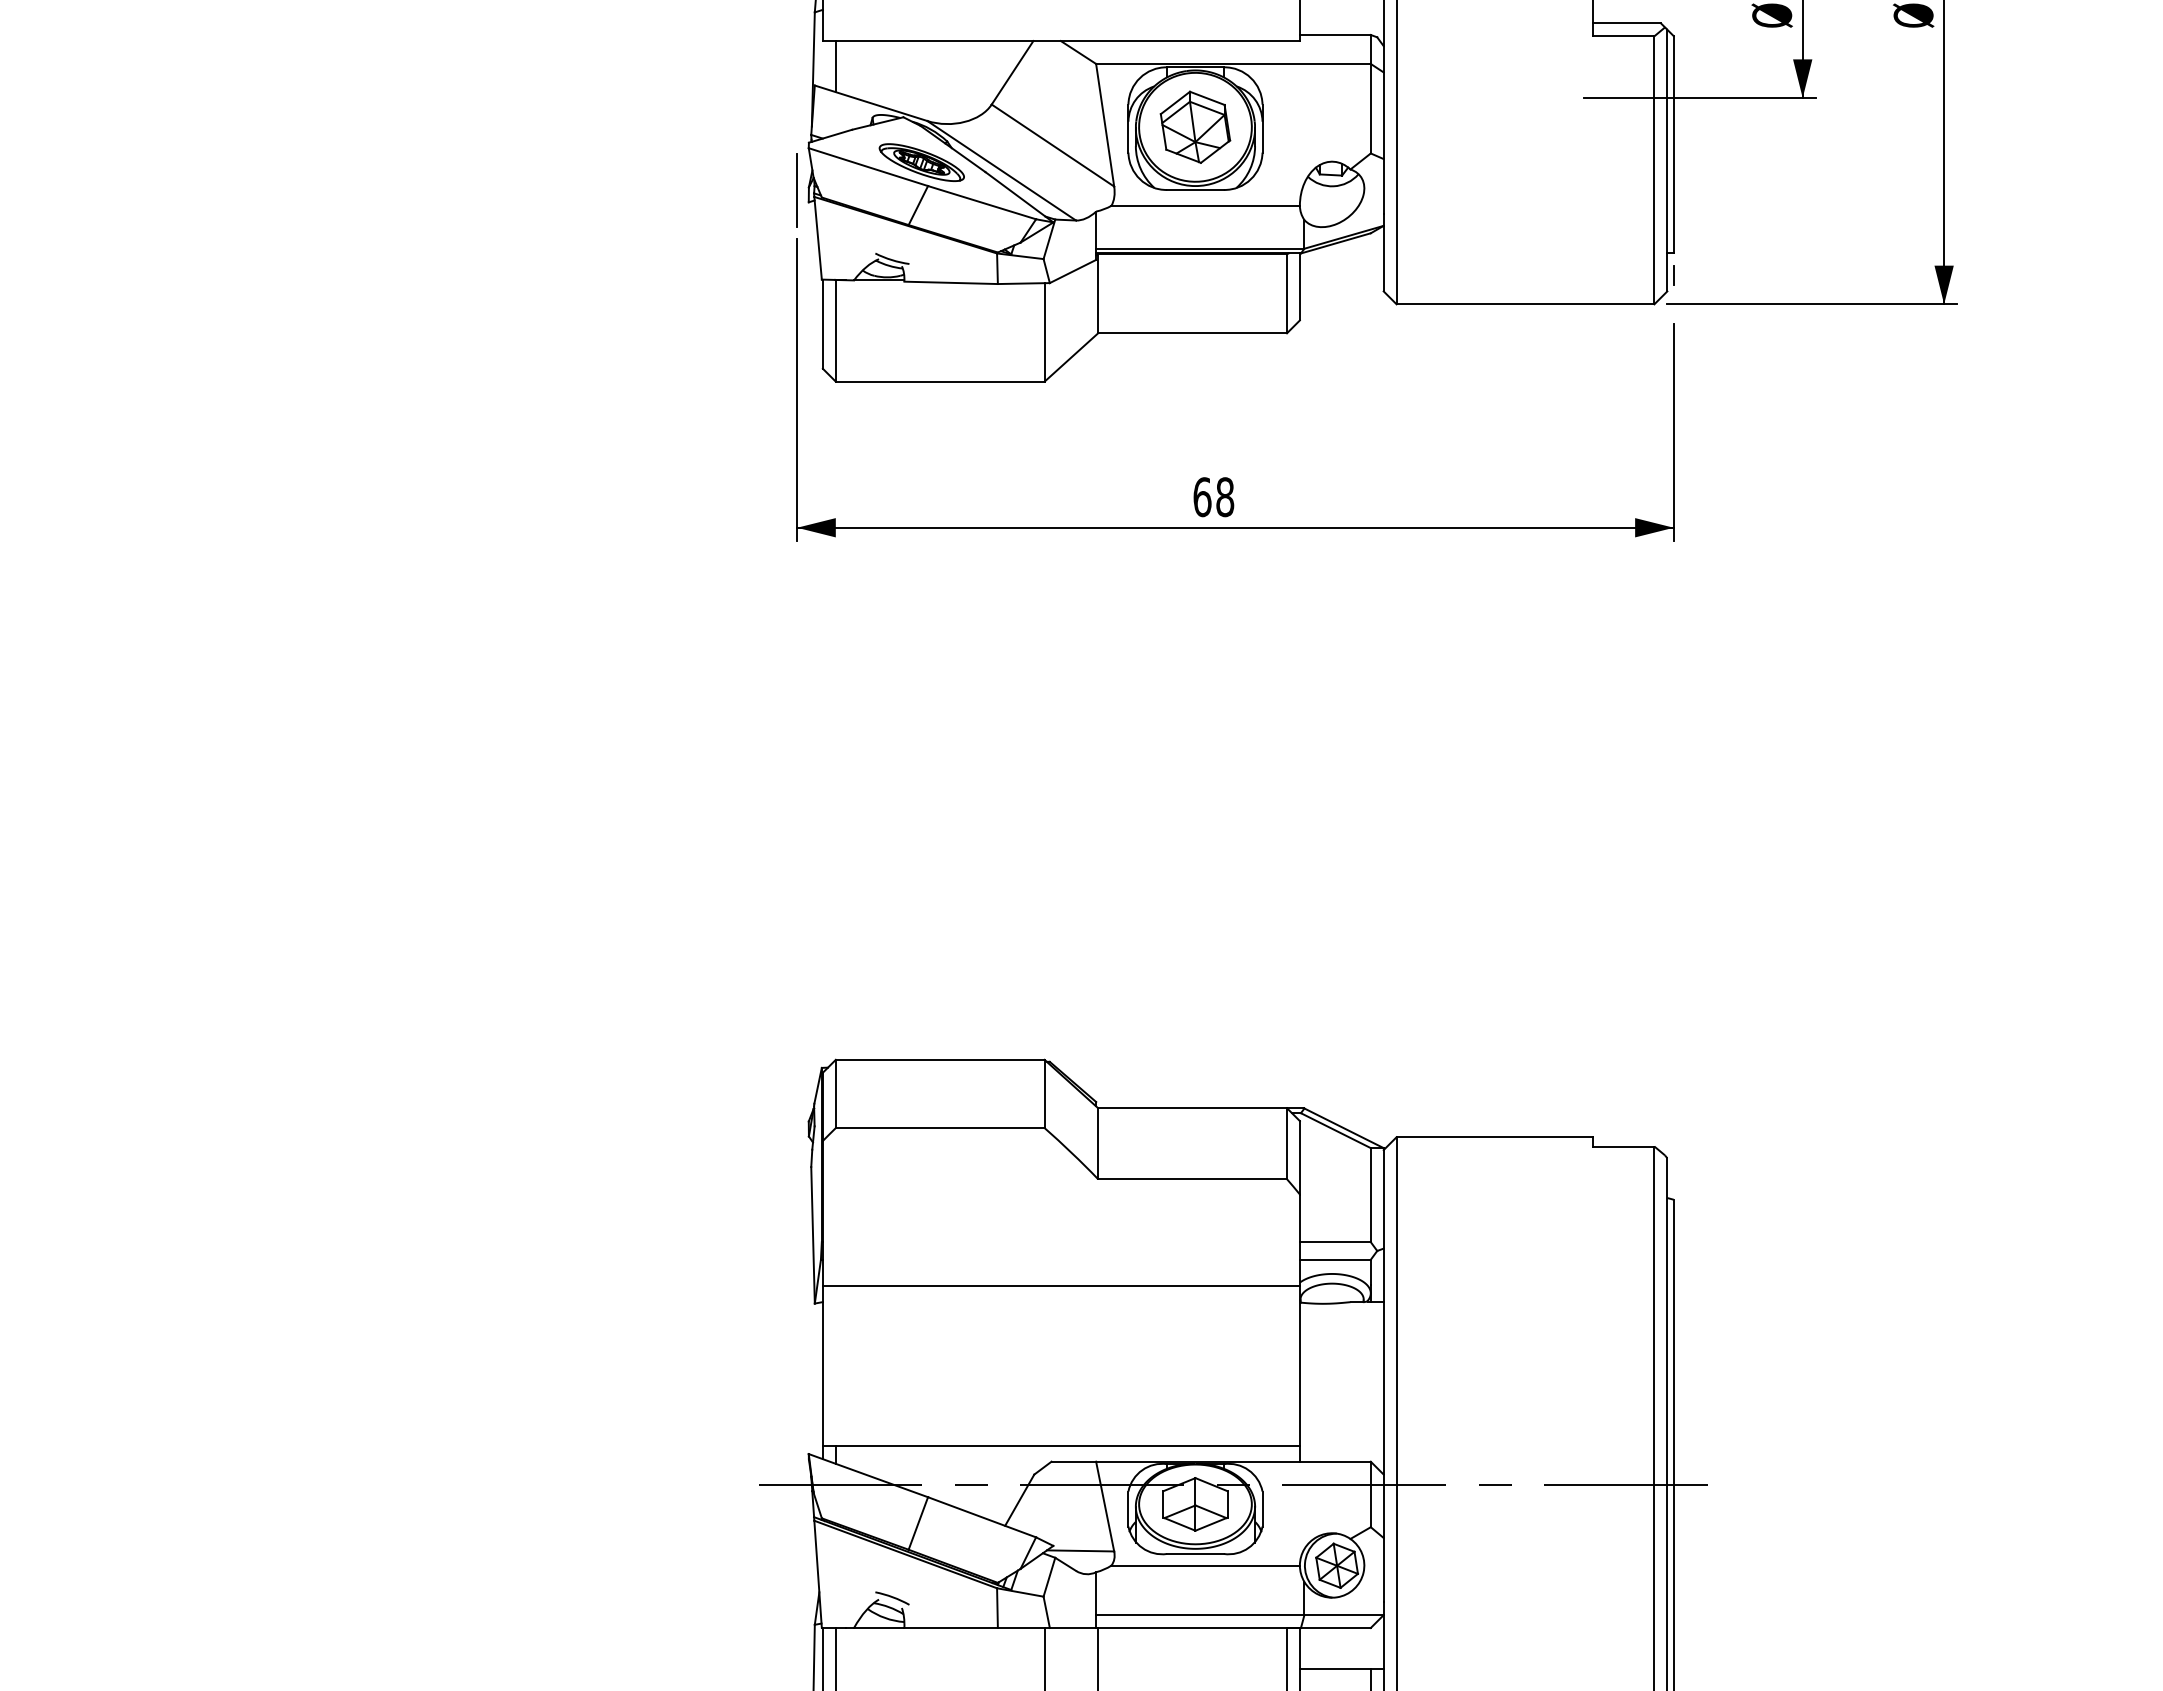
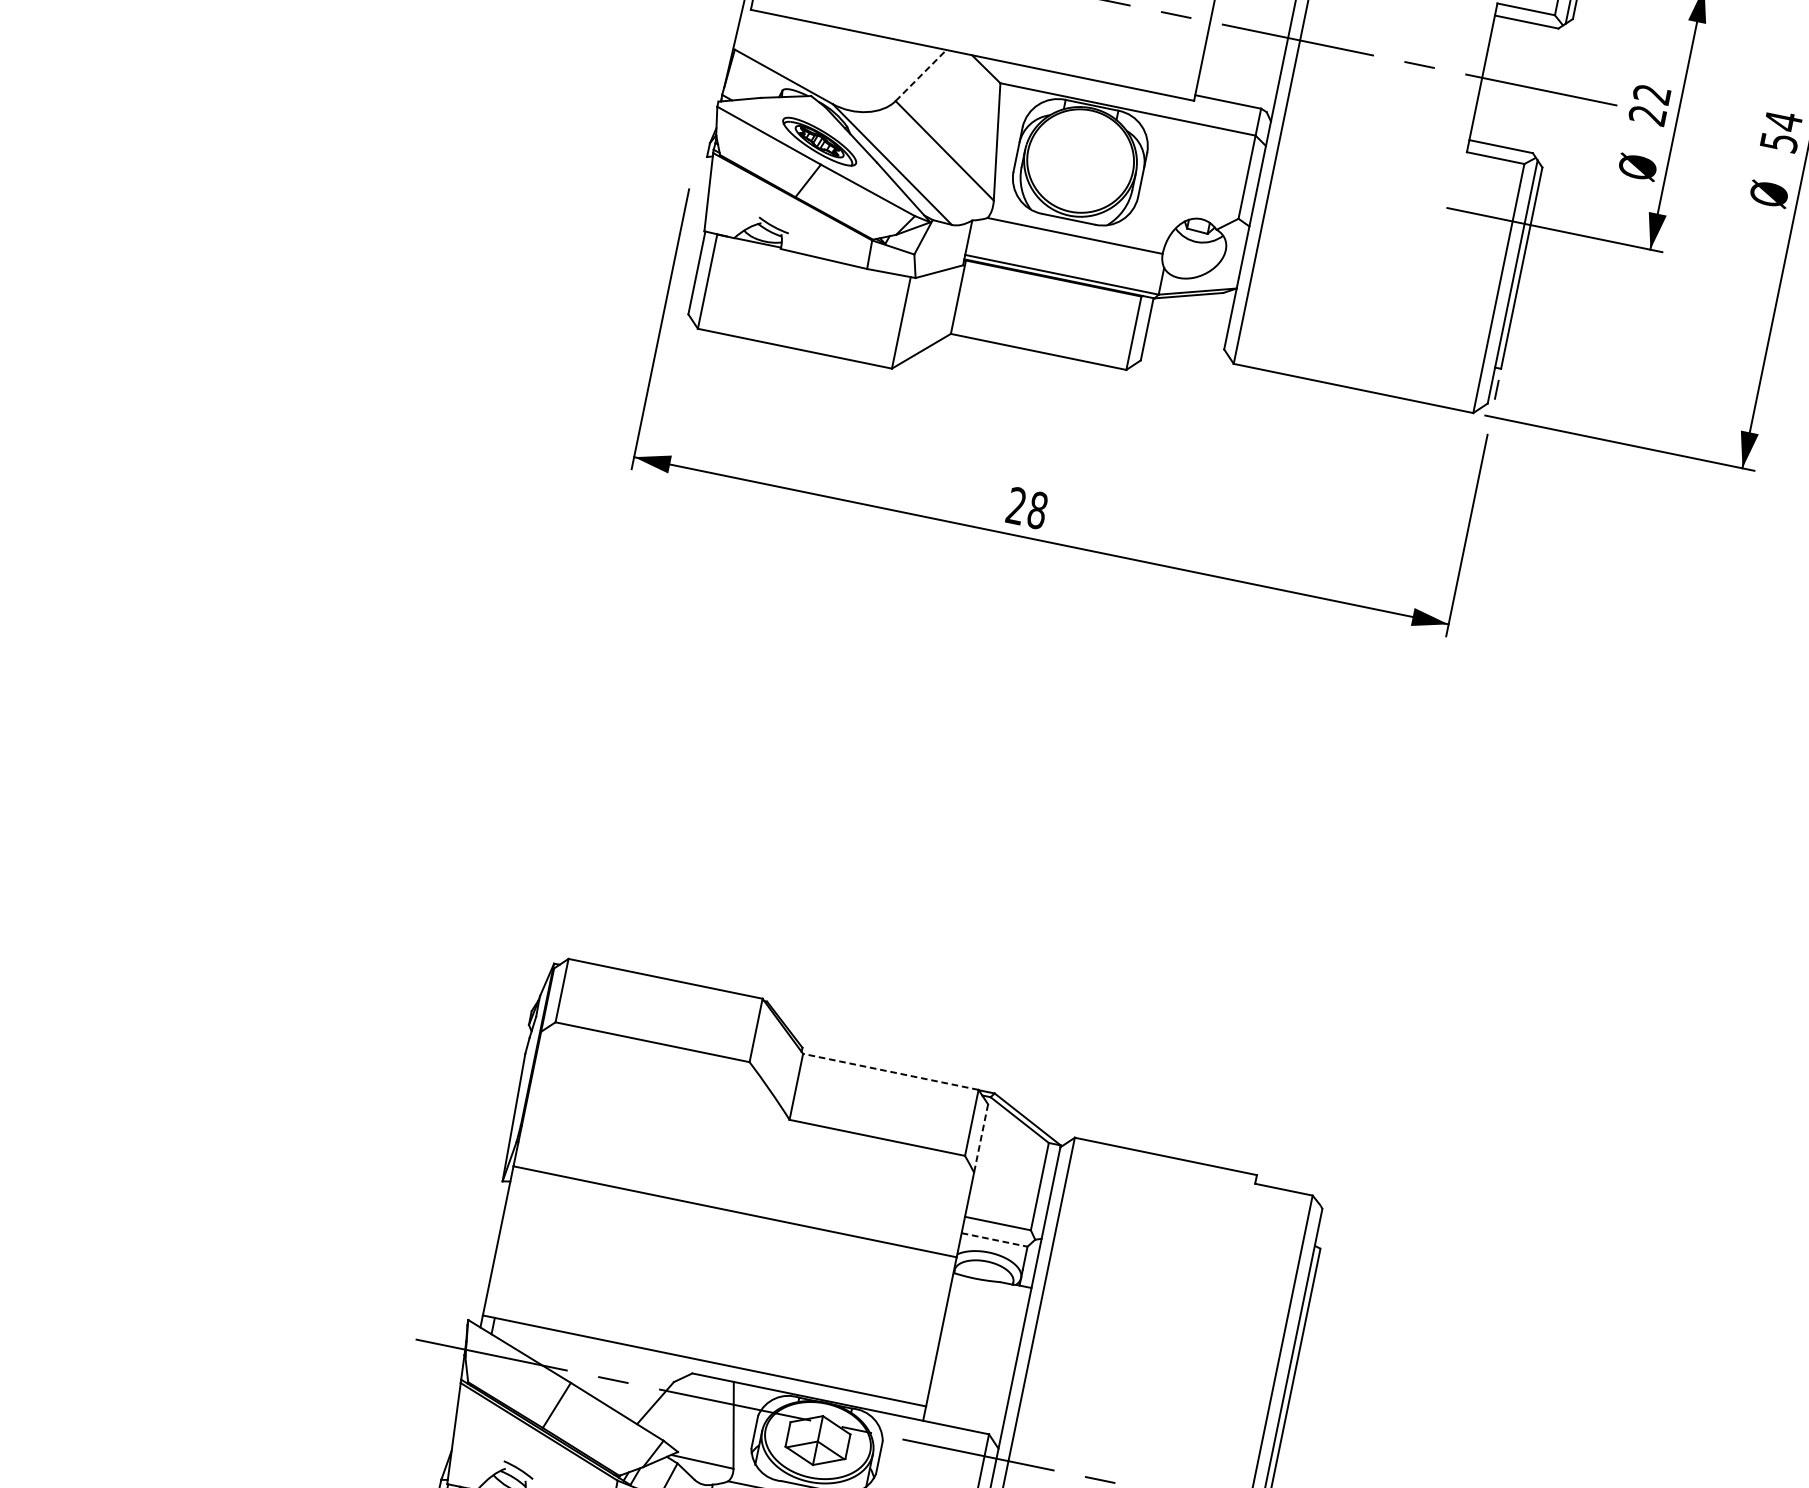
line: (835, 66) -> (757, 35), removed
line: (1012, 72) -> (921, 75), solid -> dashed
part: (1195, 126) -> (1080, 160), removed
line: (797, 190) -> (698, 143), removed
text: (1202, 497) -> (1016, 506), 68 -> 28
line: (1192, 1108) -> (890, 1072), solid -> dashed
line: (1299, 1157) -> (980, 1138), solid -> dashed
line: (1335, 1259) -> (994, 1239), solid -> dashed

